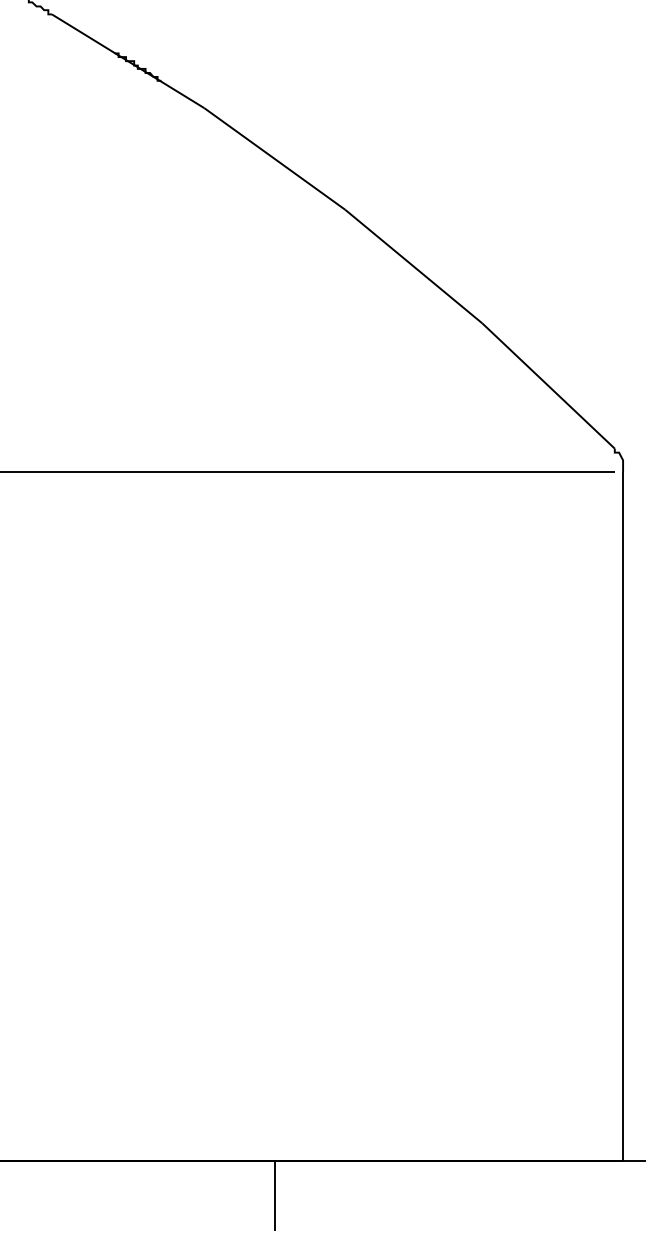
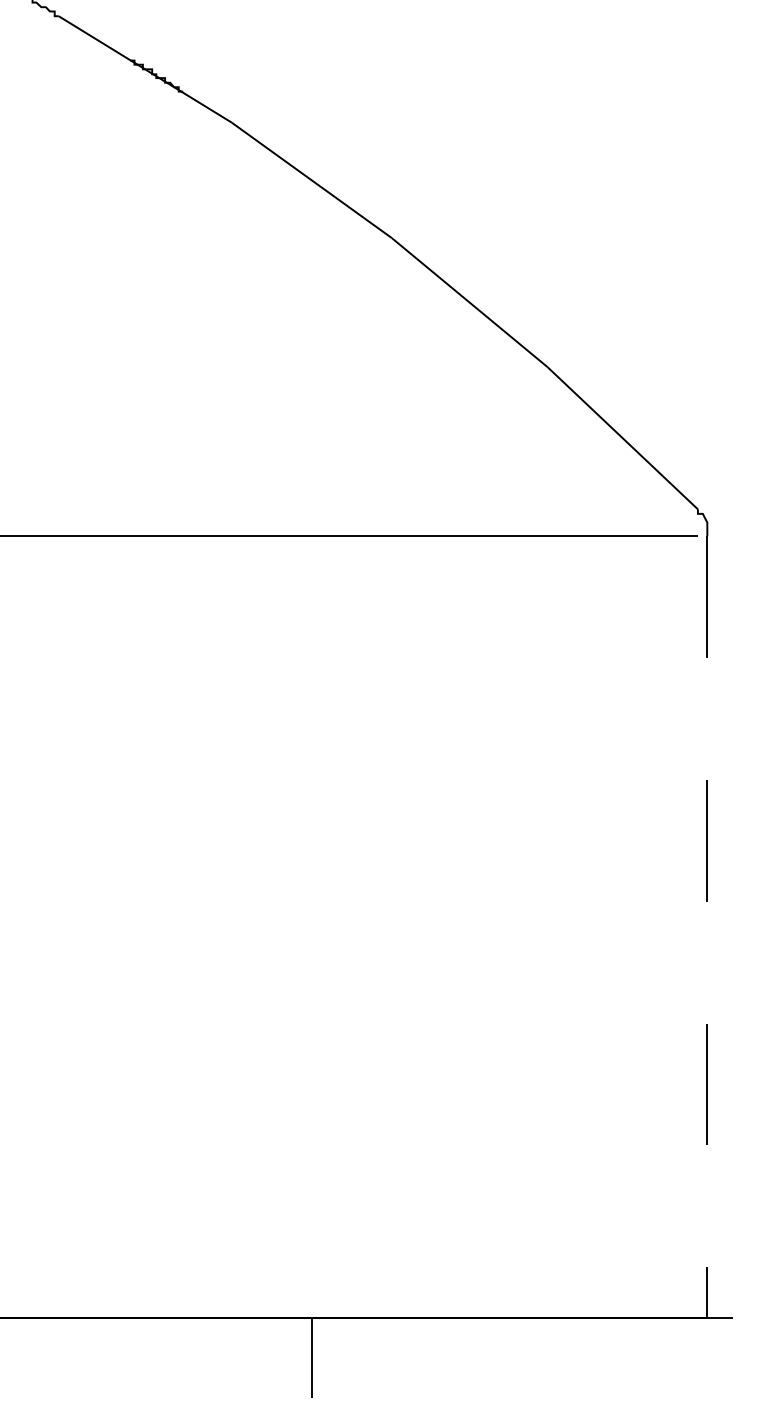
line: (623, 817) -> (707, 928), solid -> dashed

